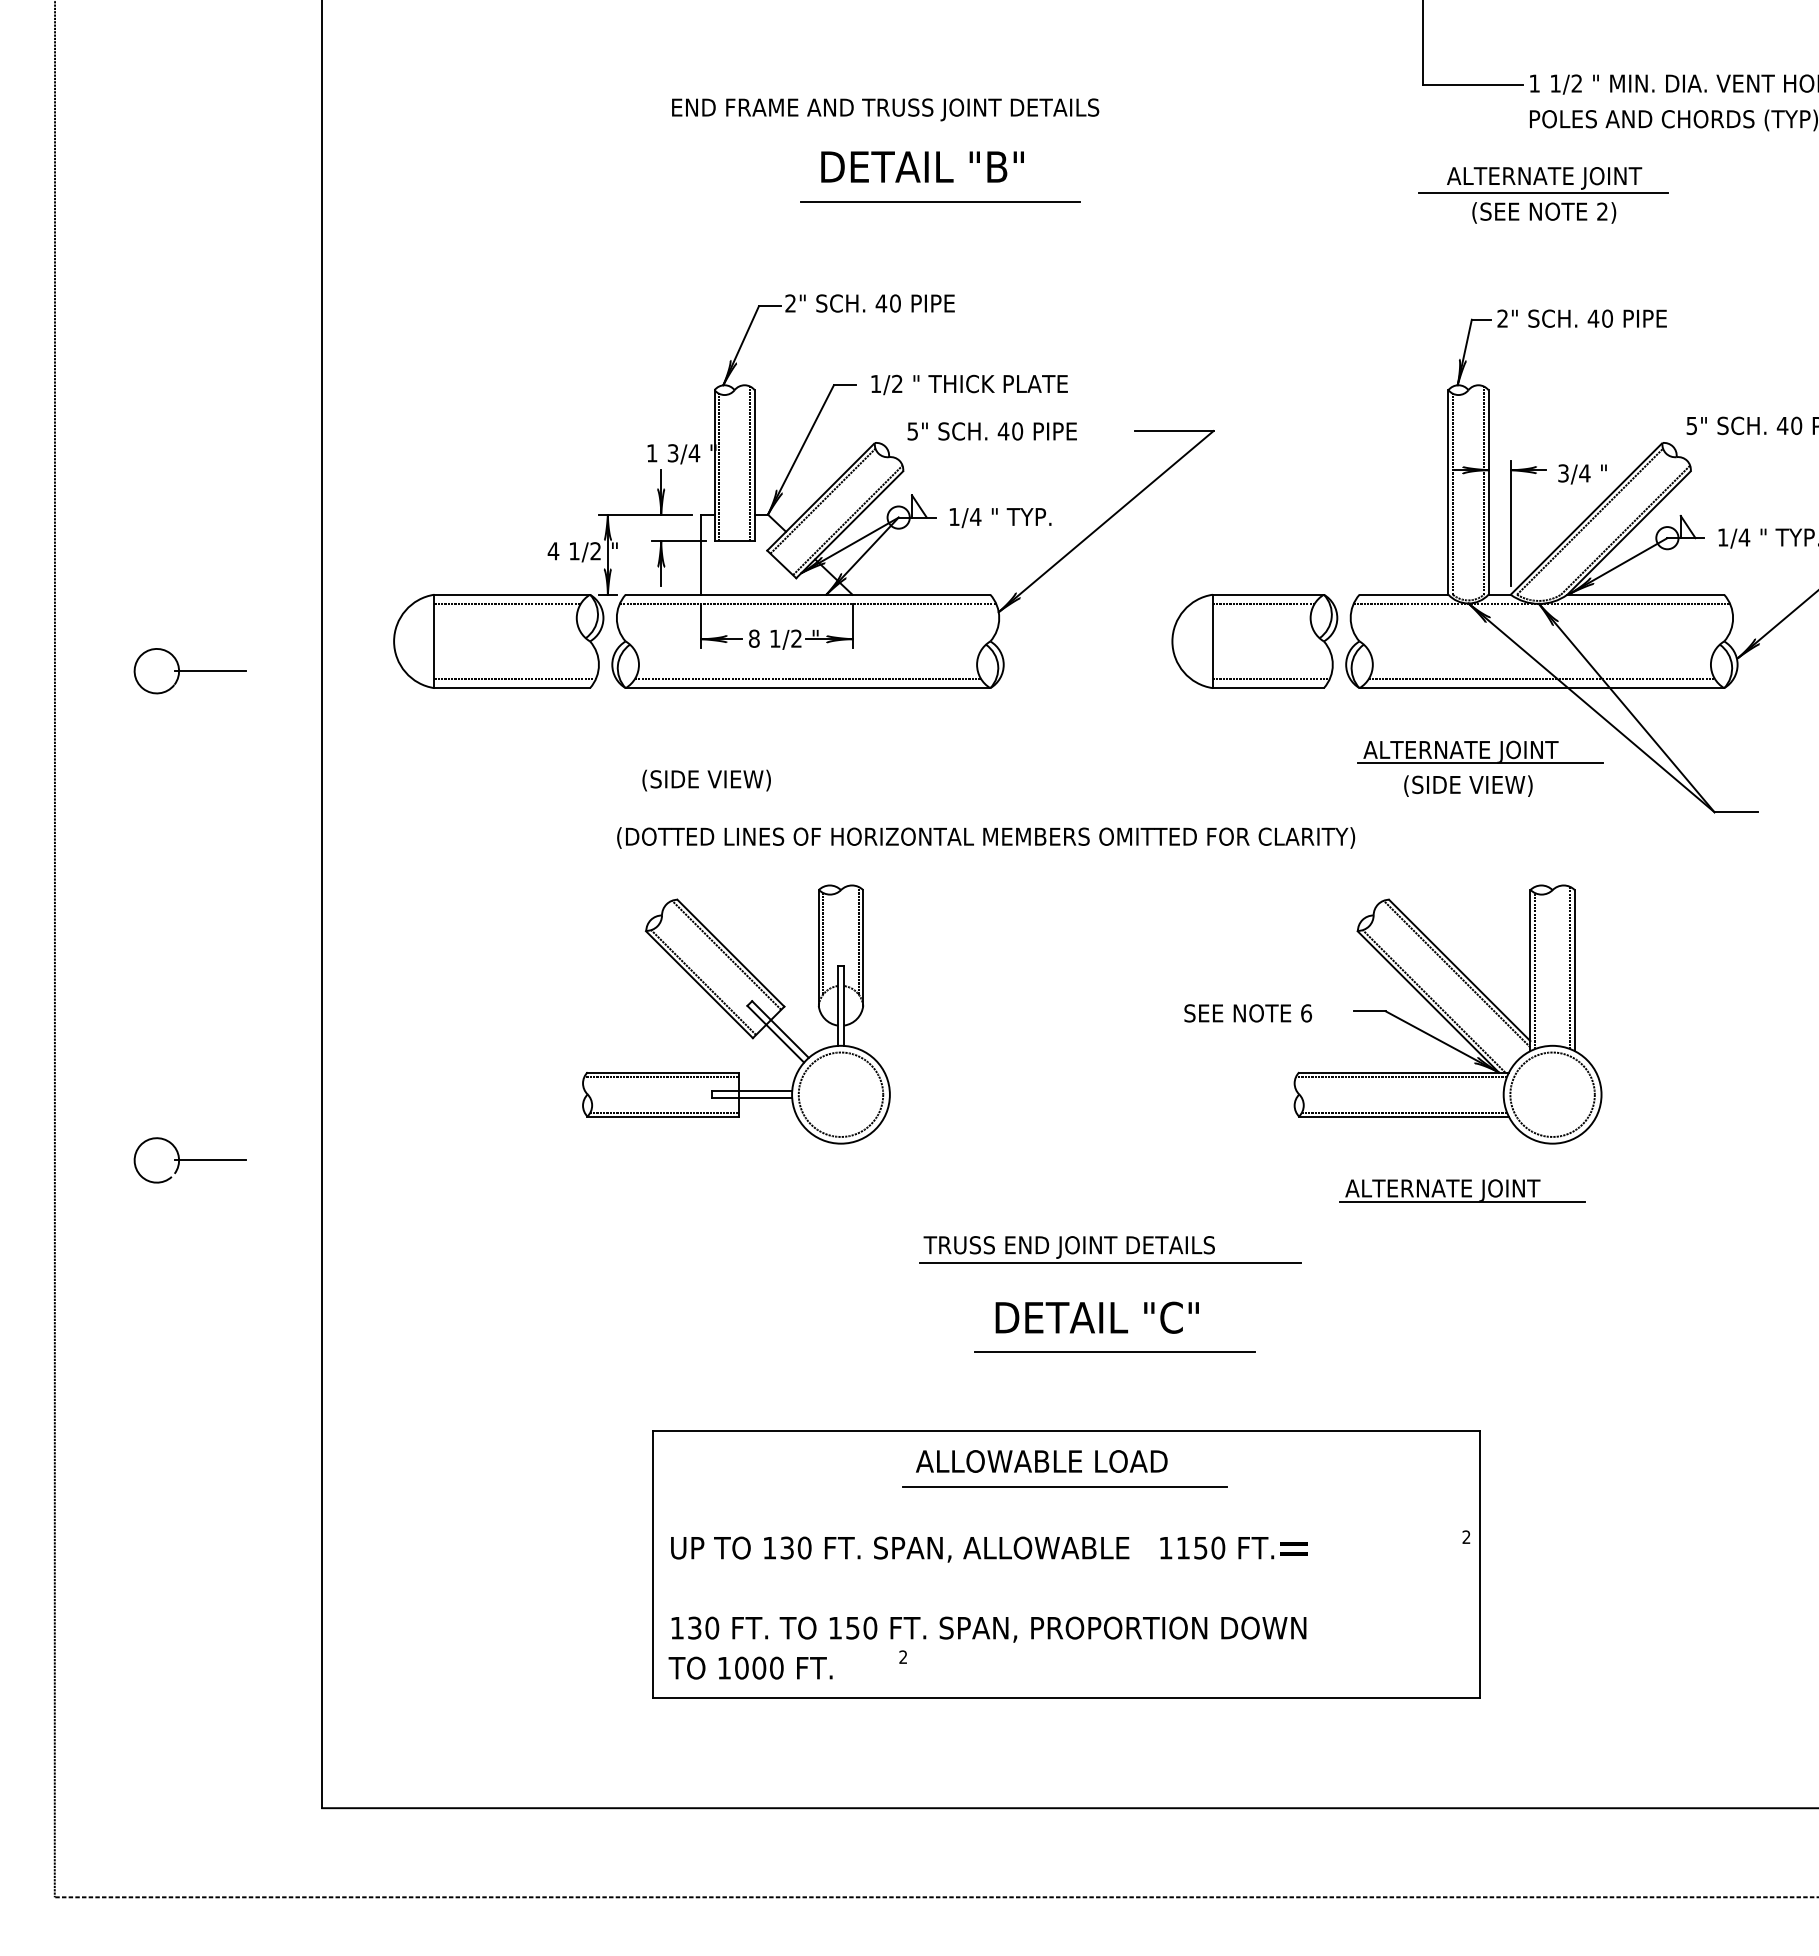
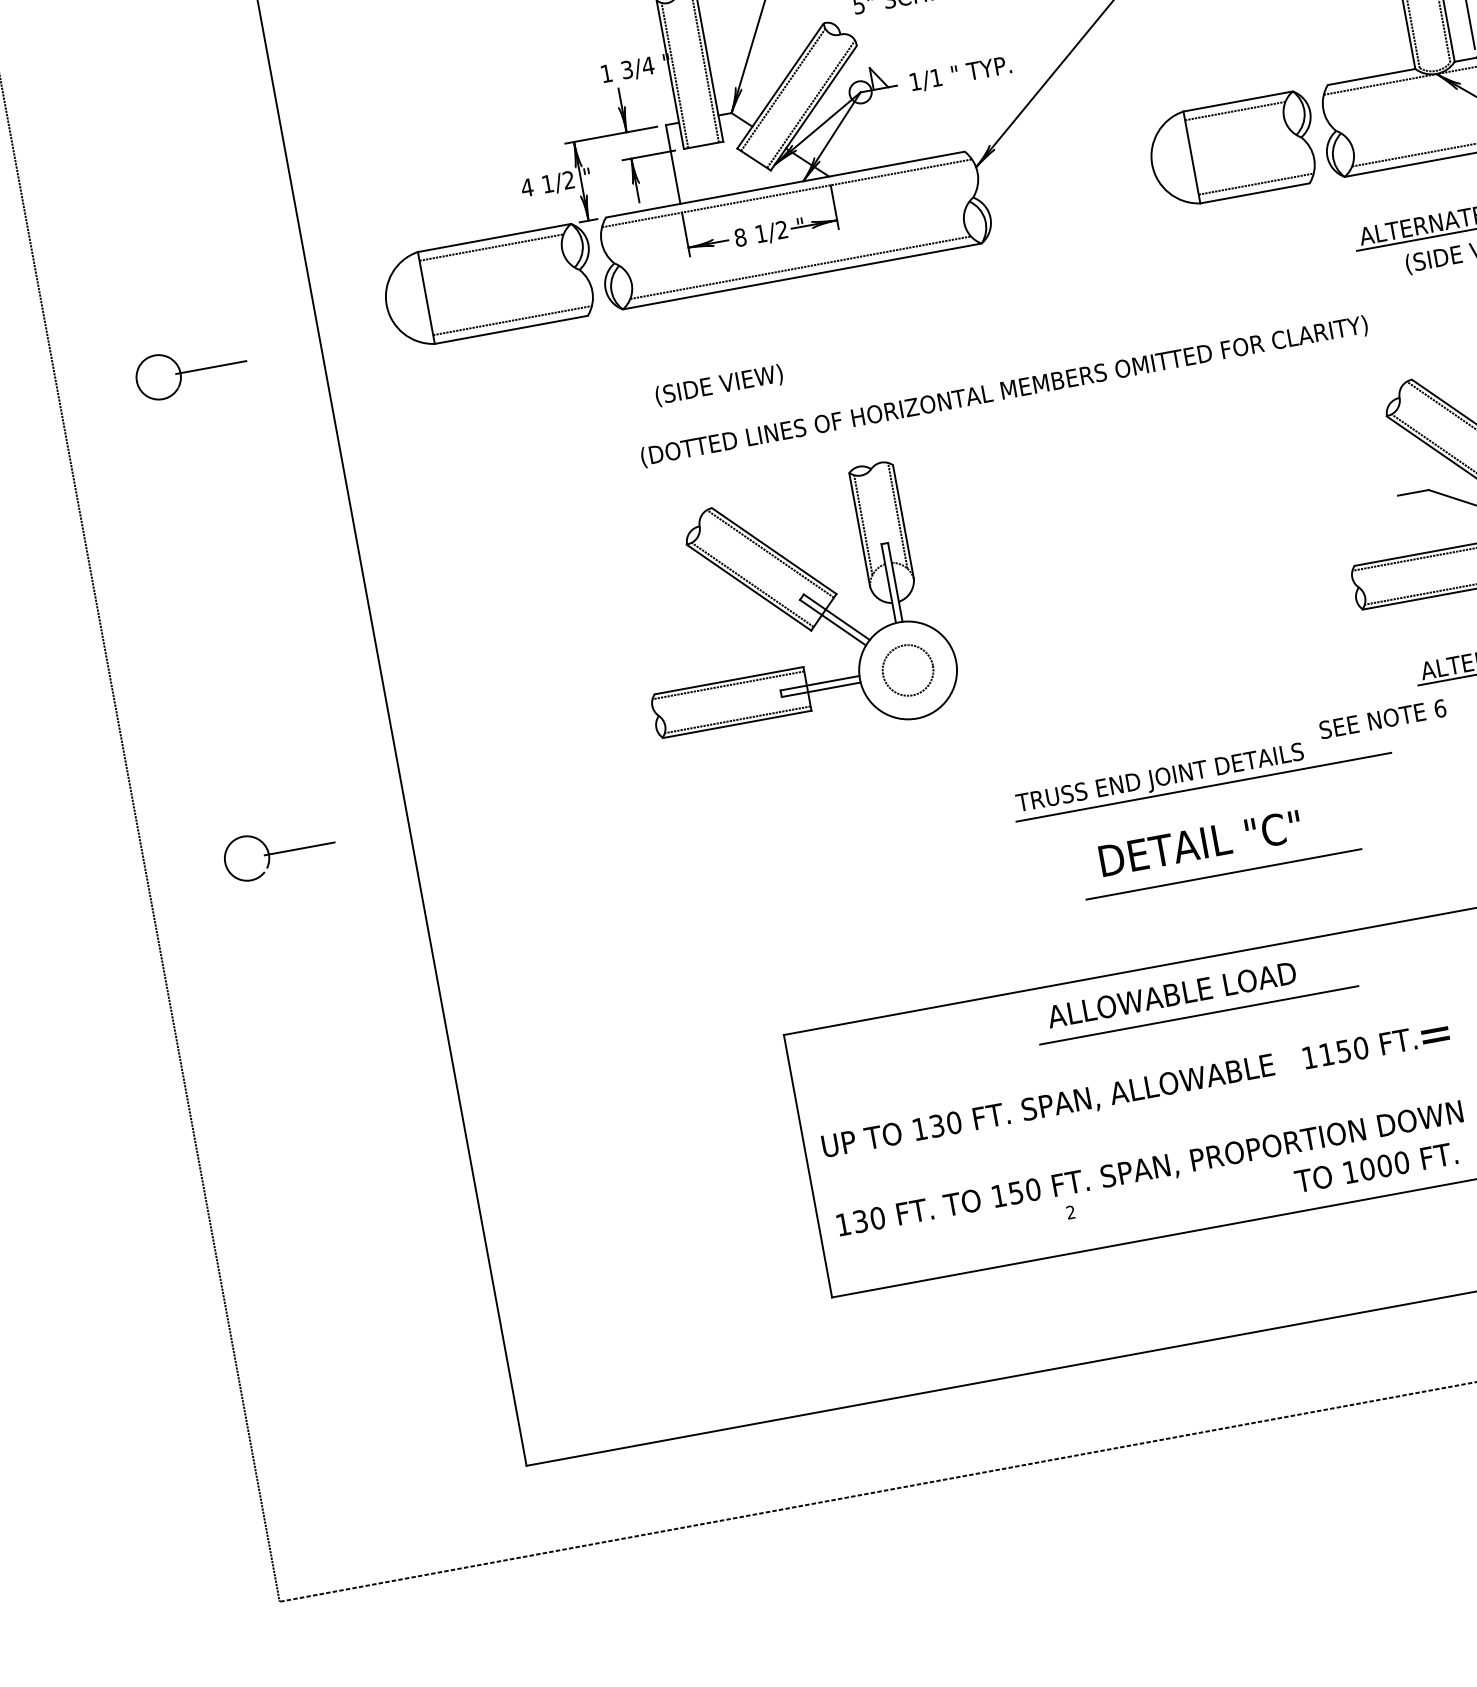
text: (975, 516) -> (936, 77), 1/4 -> 1/1
text: (1248, 1013) -> (1383, 719), moved
circle: (840, 1094) -> (907, 670), size x0.6
text: (750, 1667) -> (1375, 1166), moved

